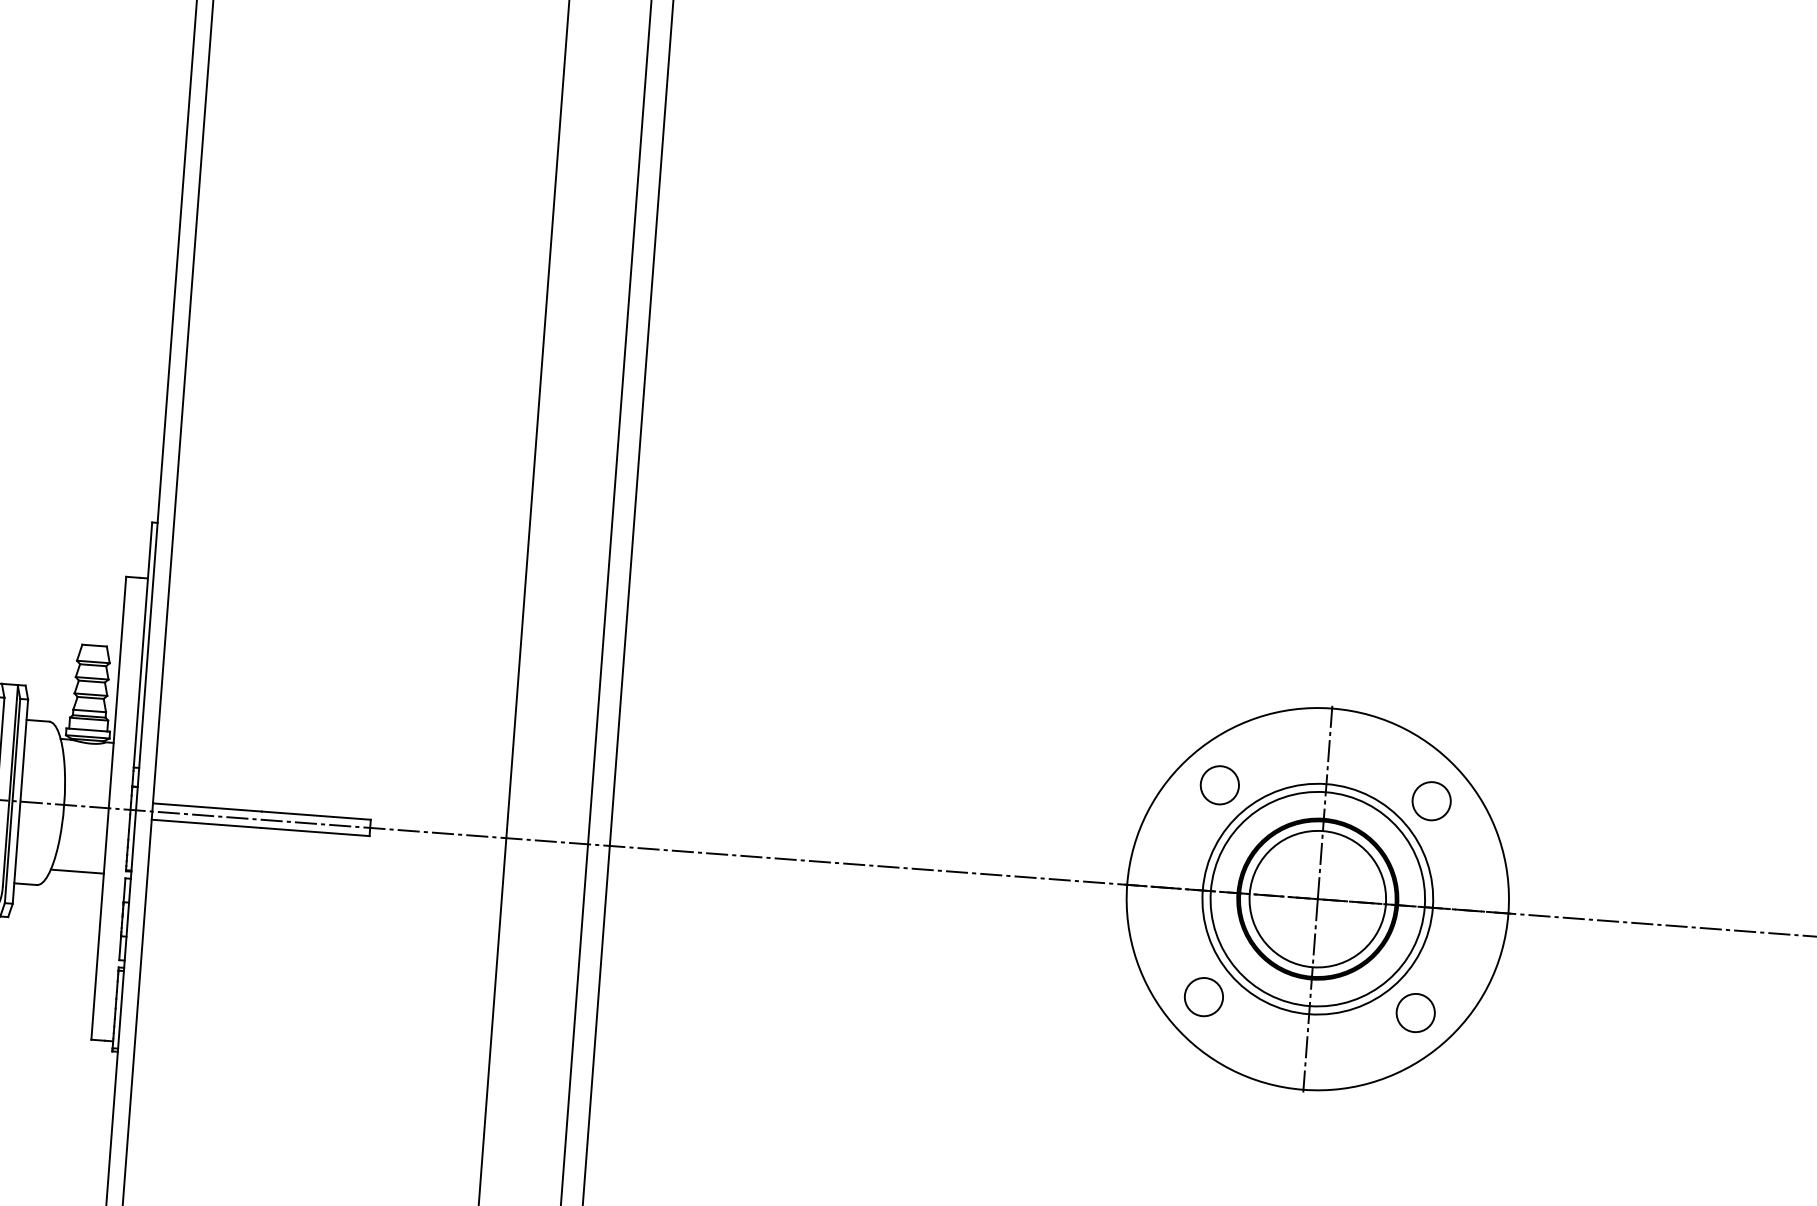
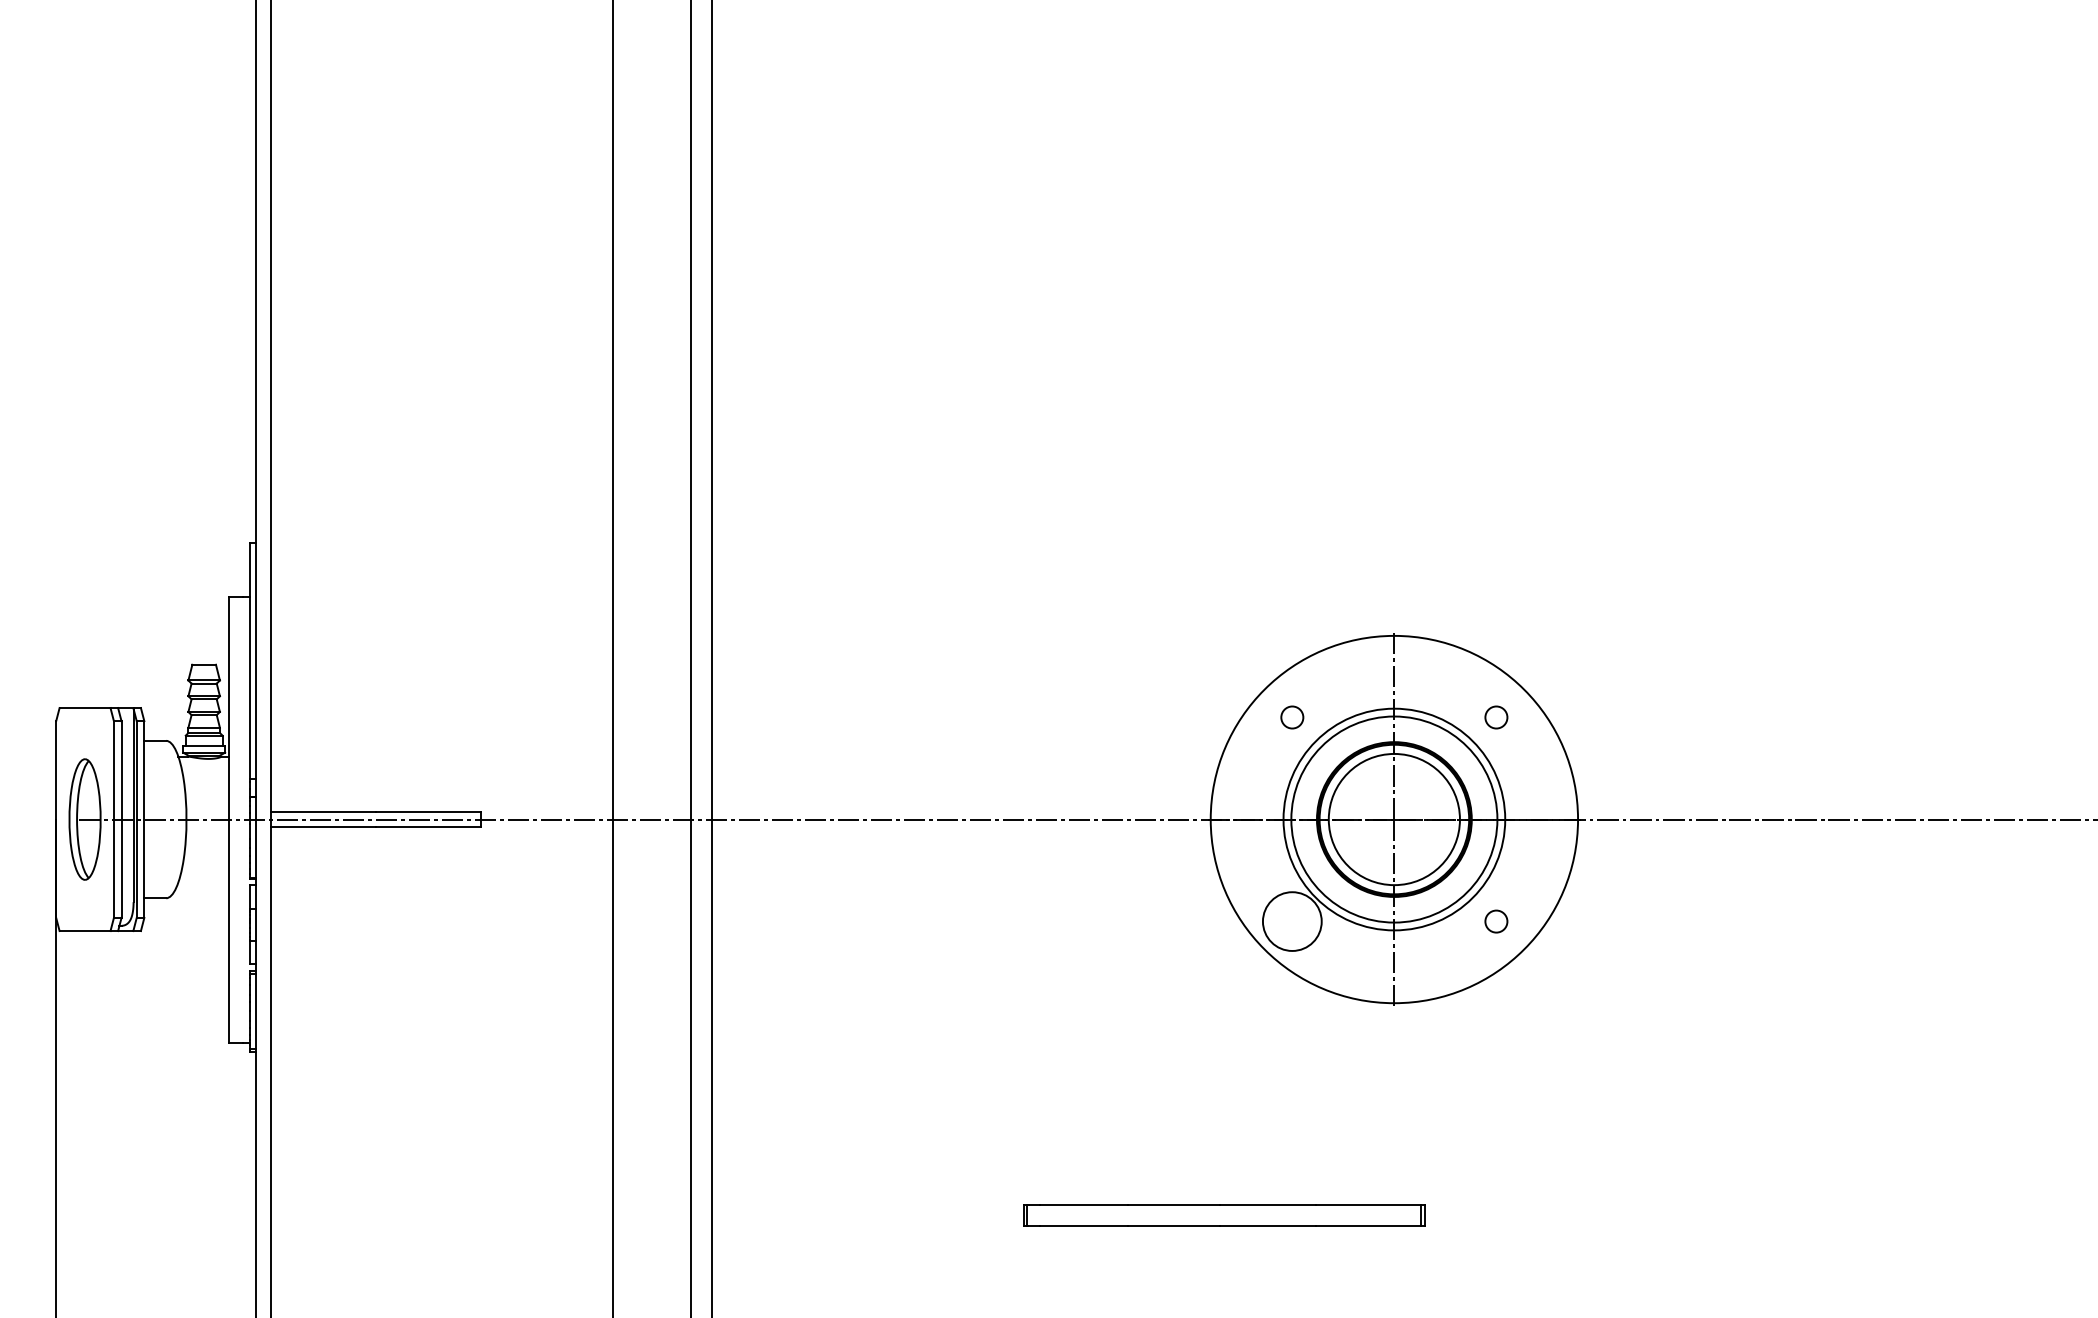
circle: (1219, 785) -> (1291, 717), size x0.6
circle: (1431, 801) -> (1496, 717), size x0.6
line: (76, 871) -> (203, 882), removed
circle: (1203, 996) -> (1291, 921), size x1.6
circle: (1415, 1012) -> (1496, 921), size x0.6

